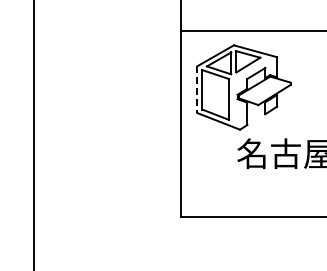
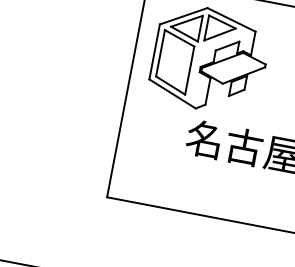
line: (197, 90) -> (154, 52), dashed -> solid

